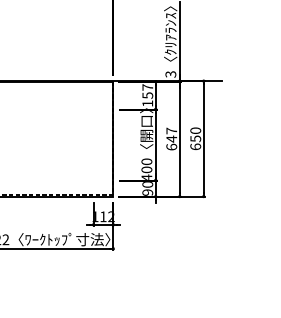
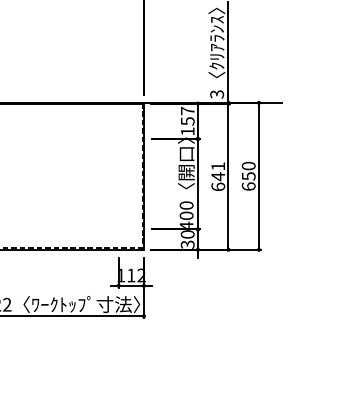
text: (171, 131) -> (217, 166), 647 -> 641
text: (147, 192) -> (187, 244), 90 -> 30

